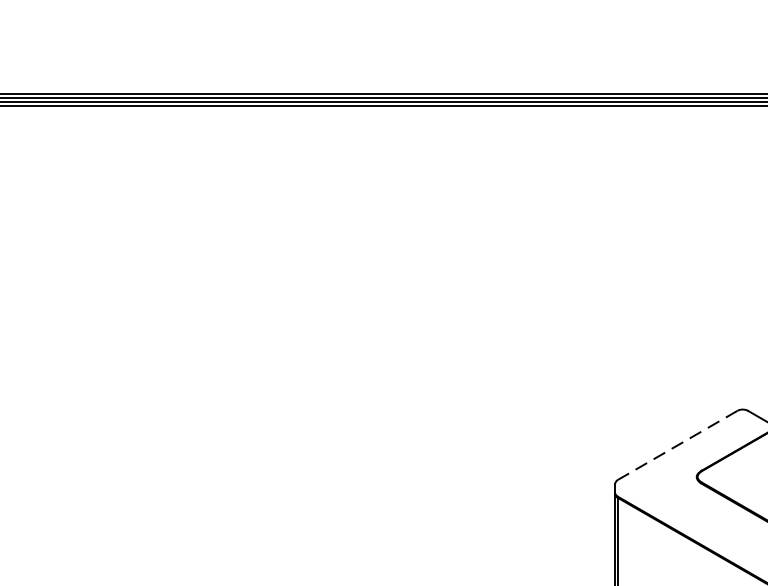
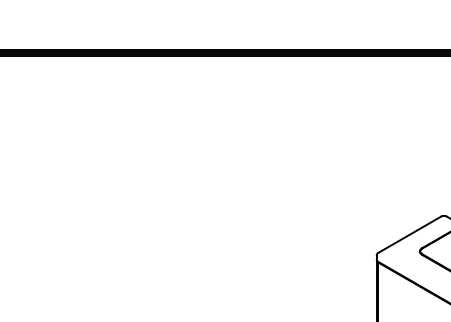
line: (677, 444) -> (409, 234), dashed -> solid

